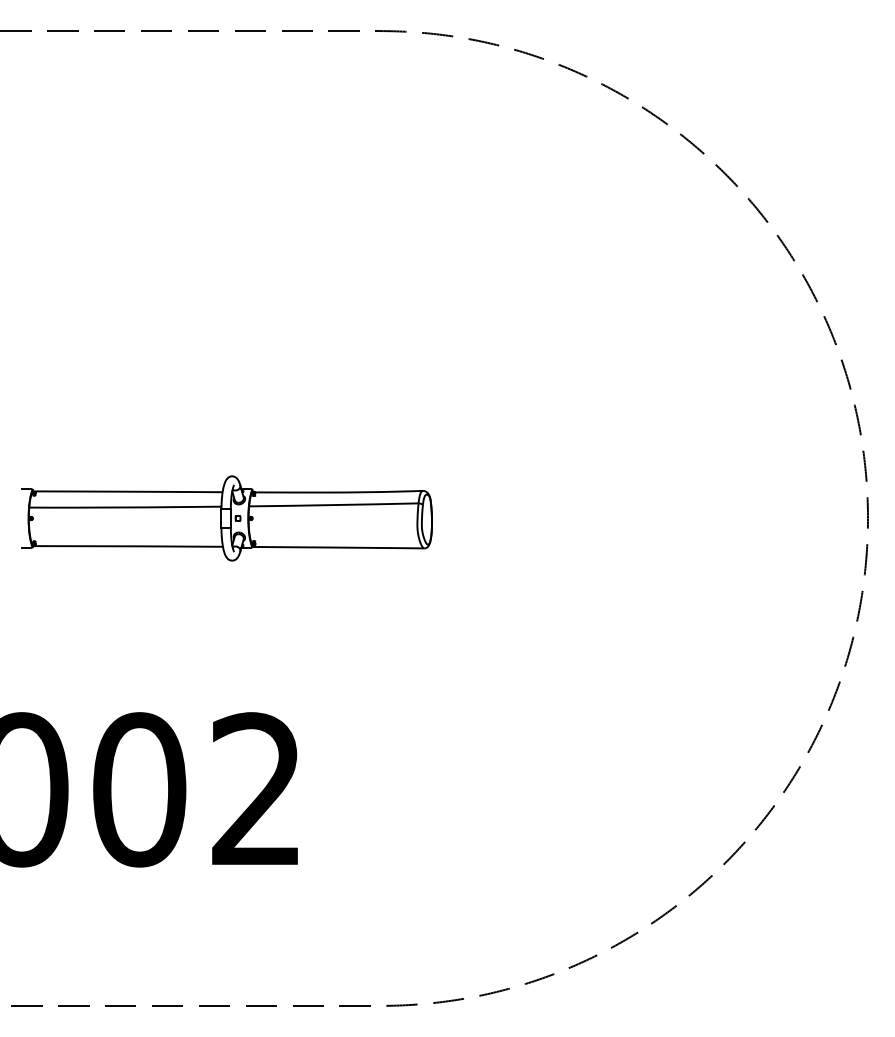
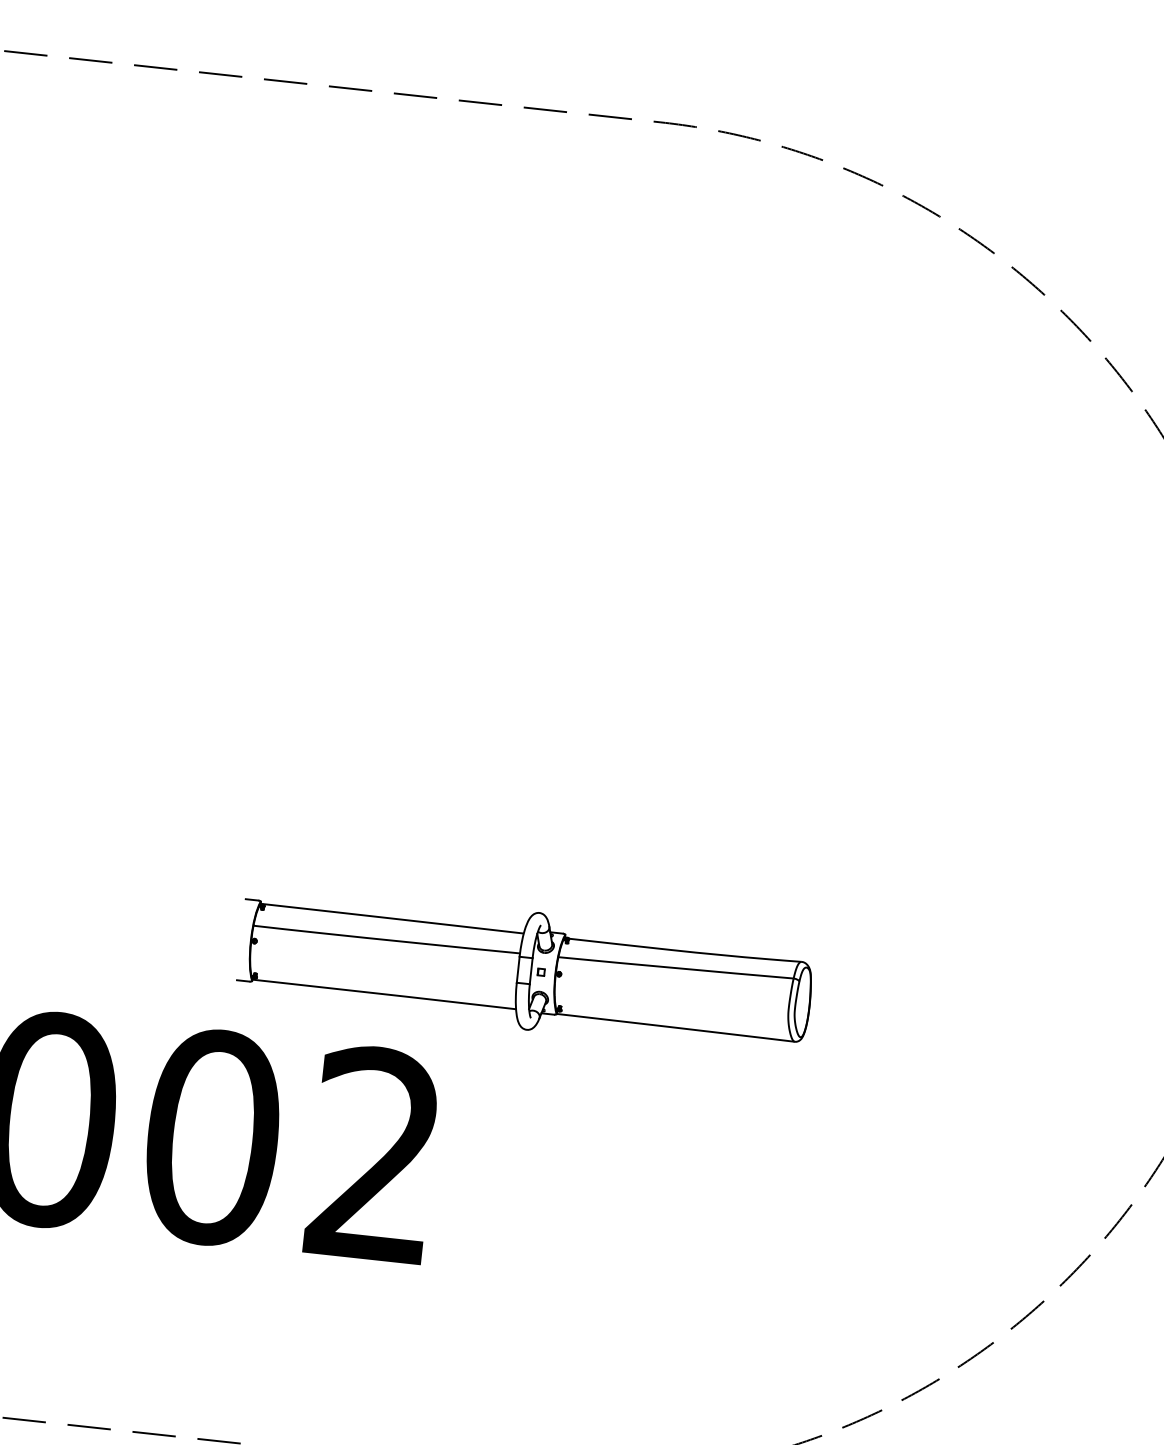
part: (226, 518) -> (525, 970), moved

